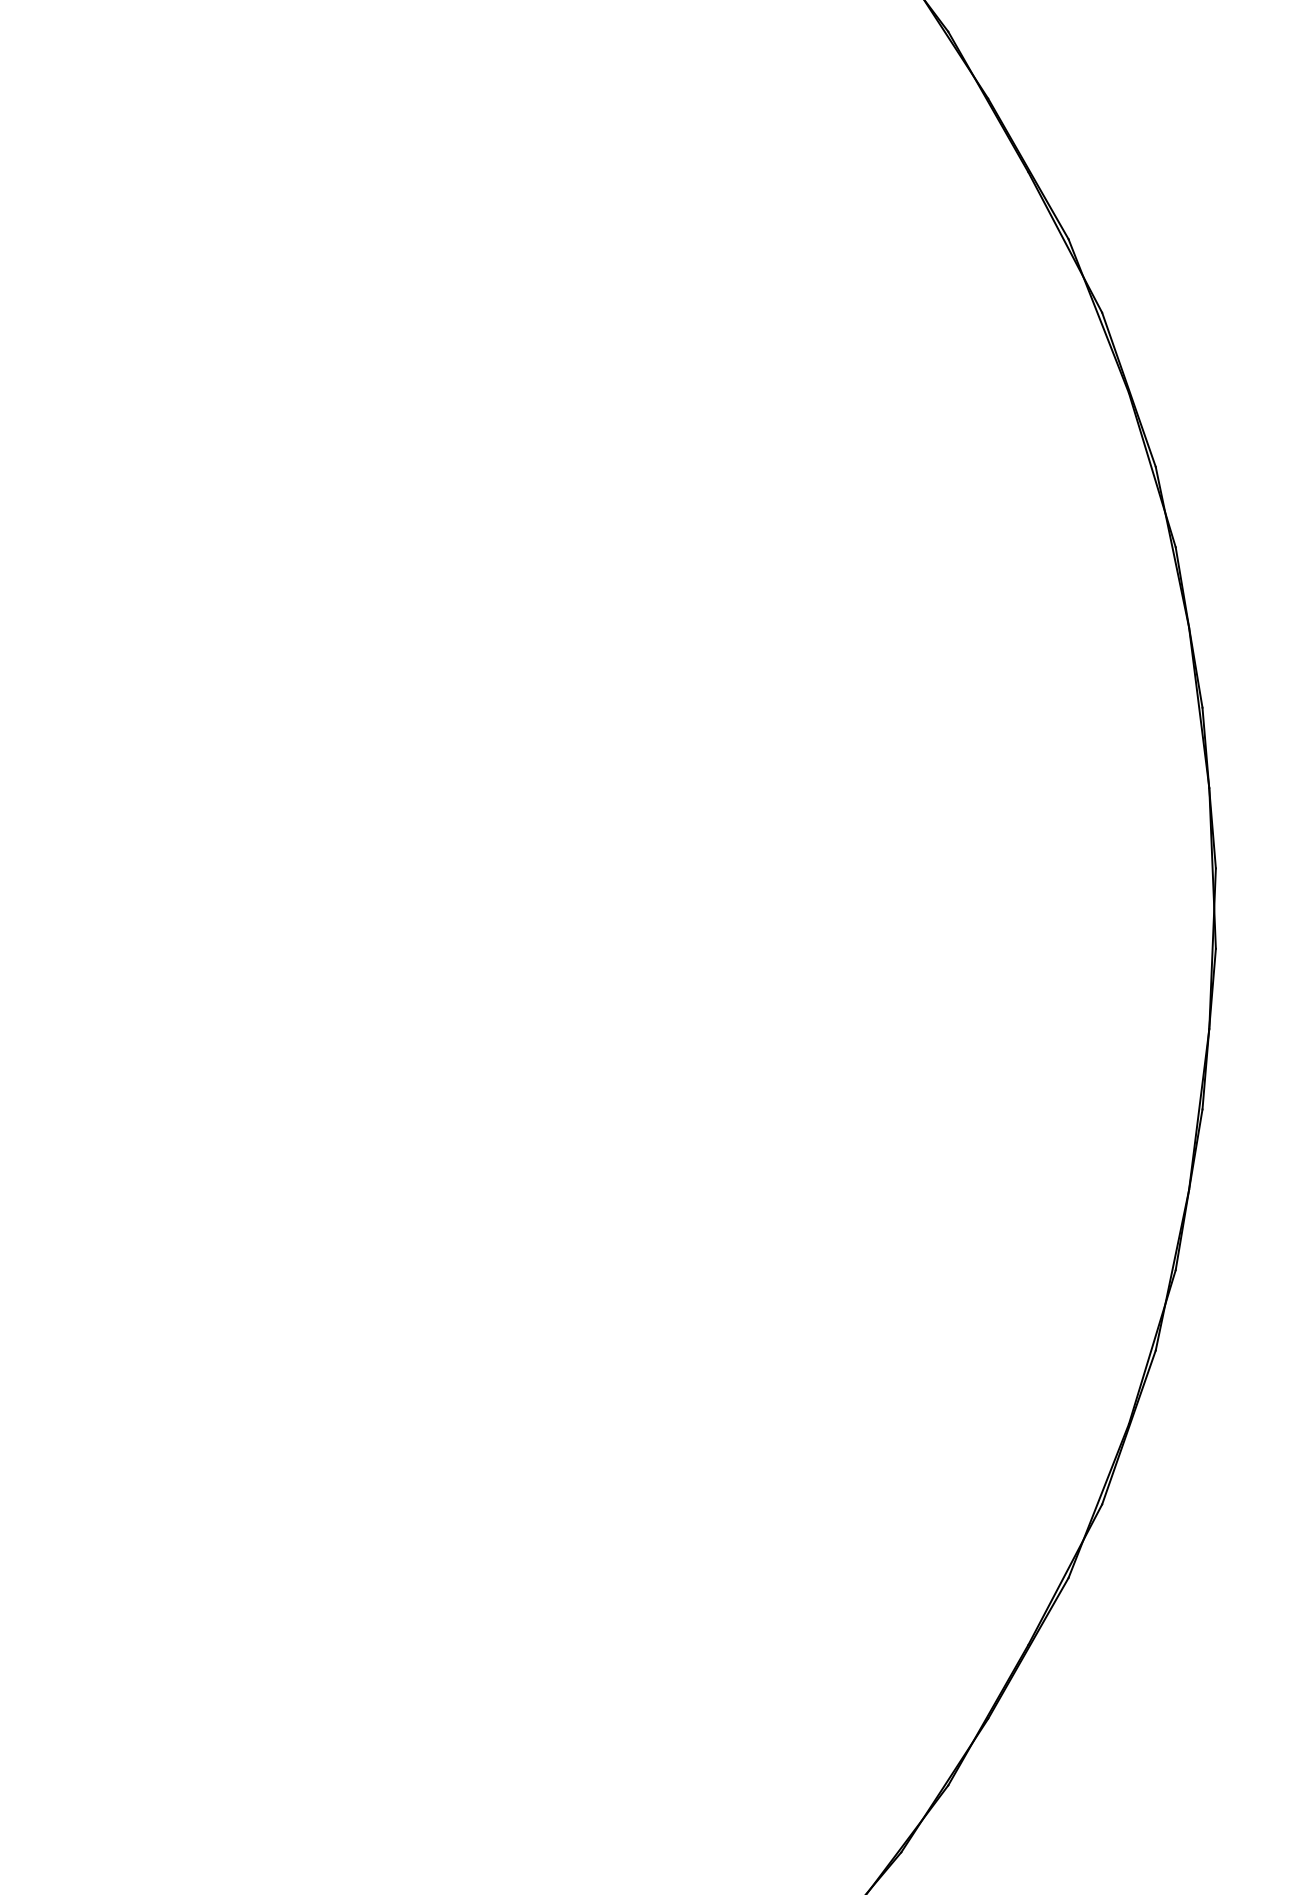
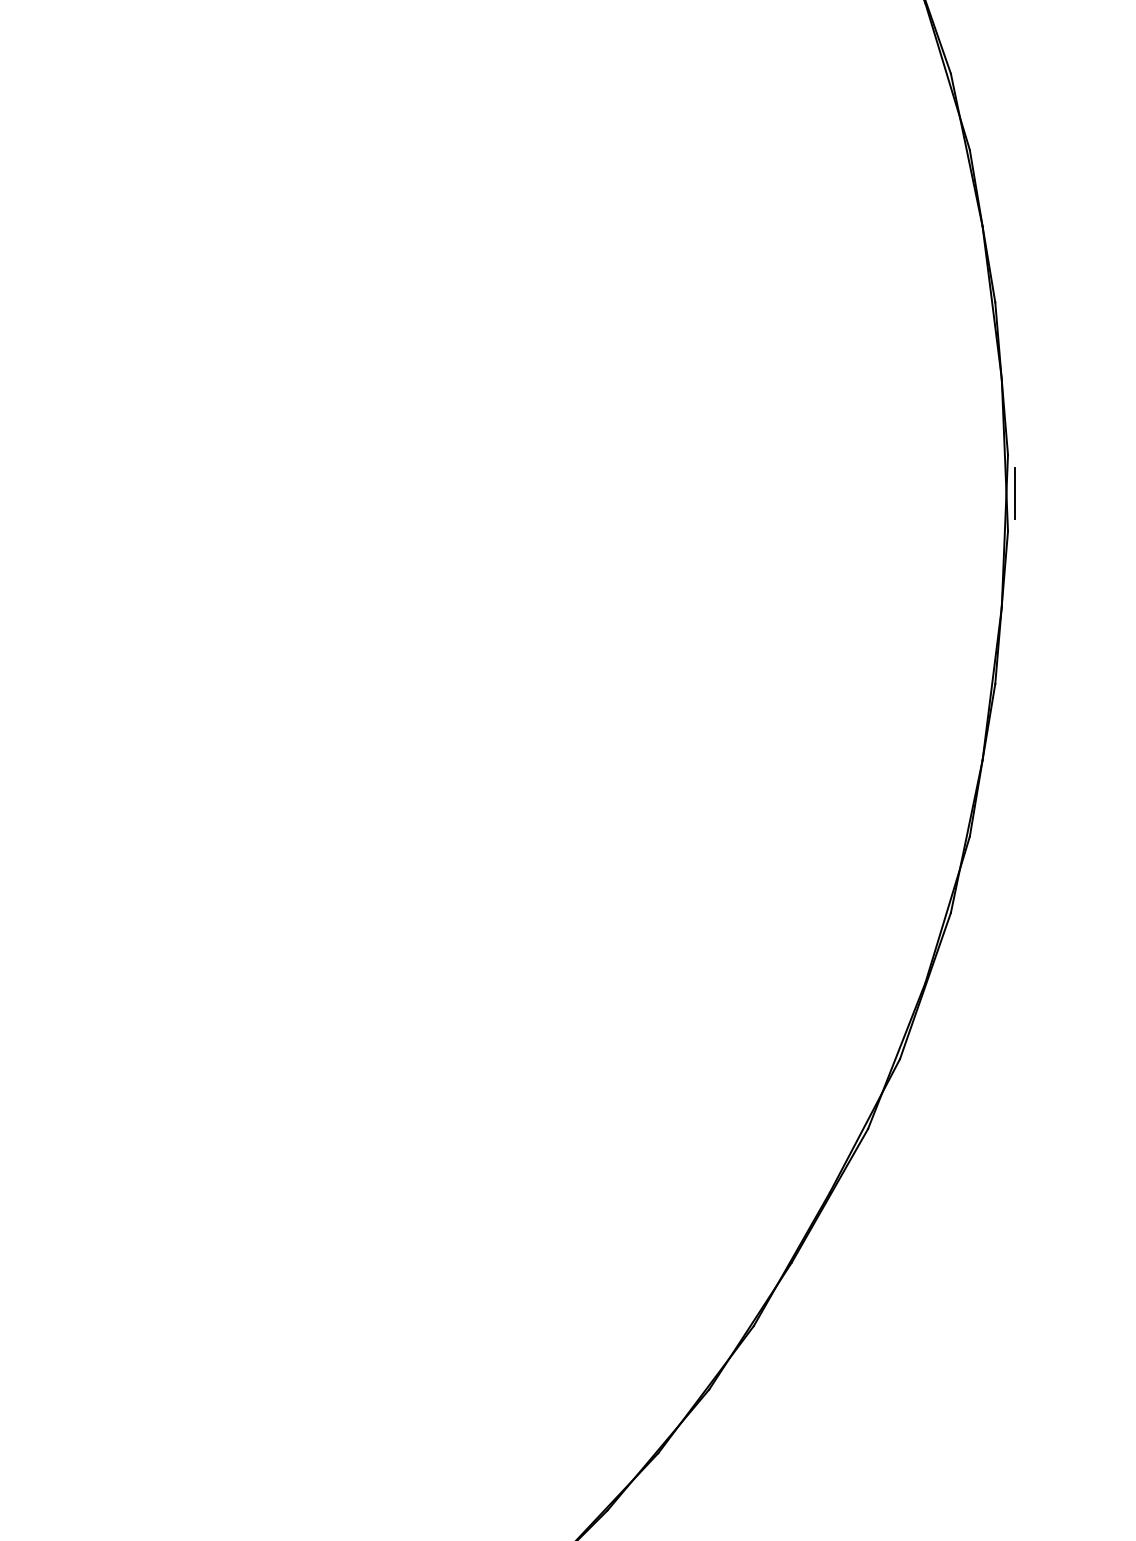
line: (1222, 908) -> (1014, 493), added

